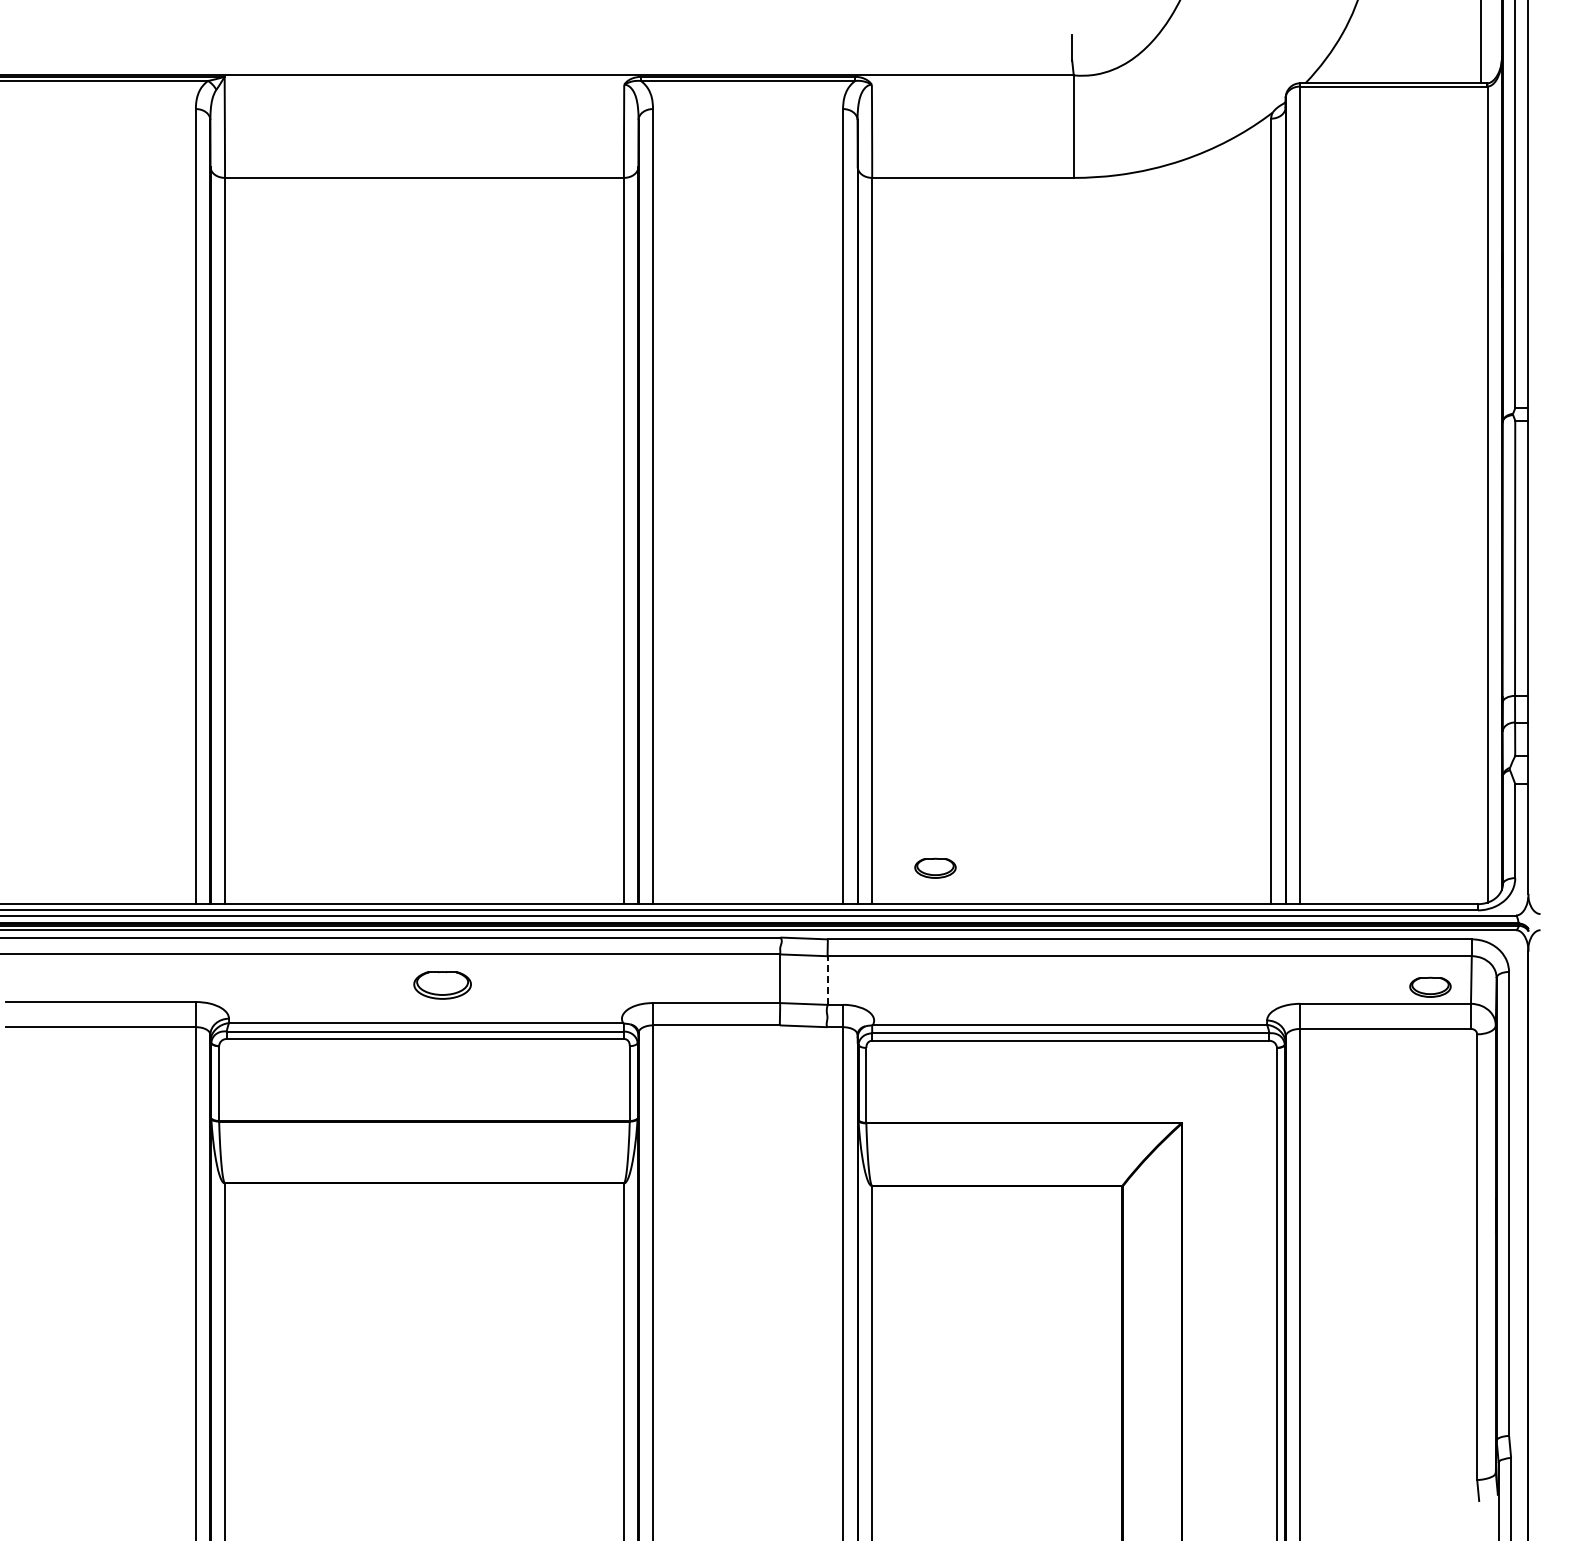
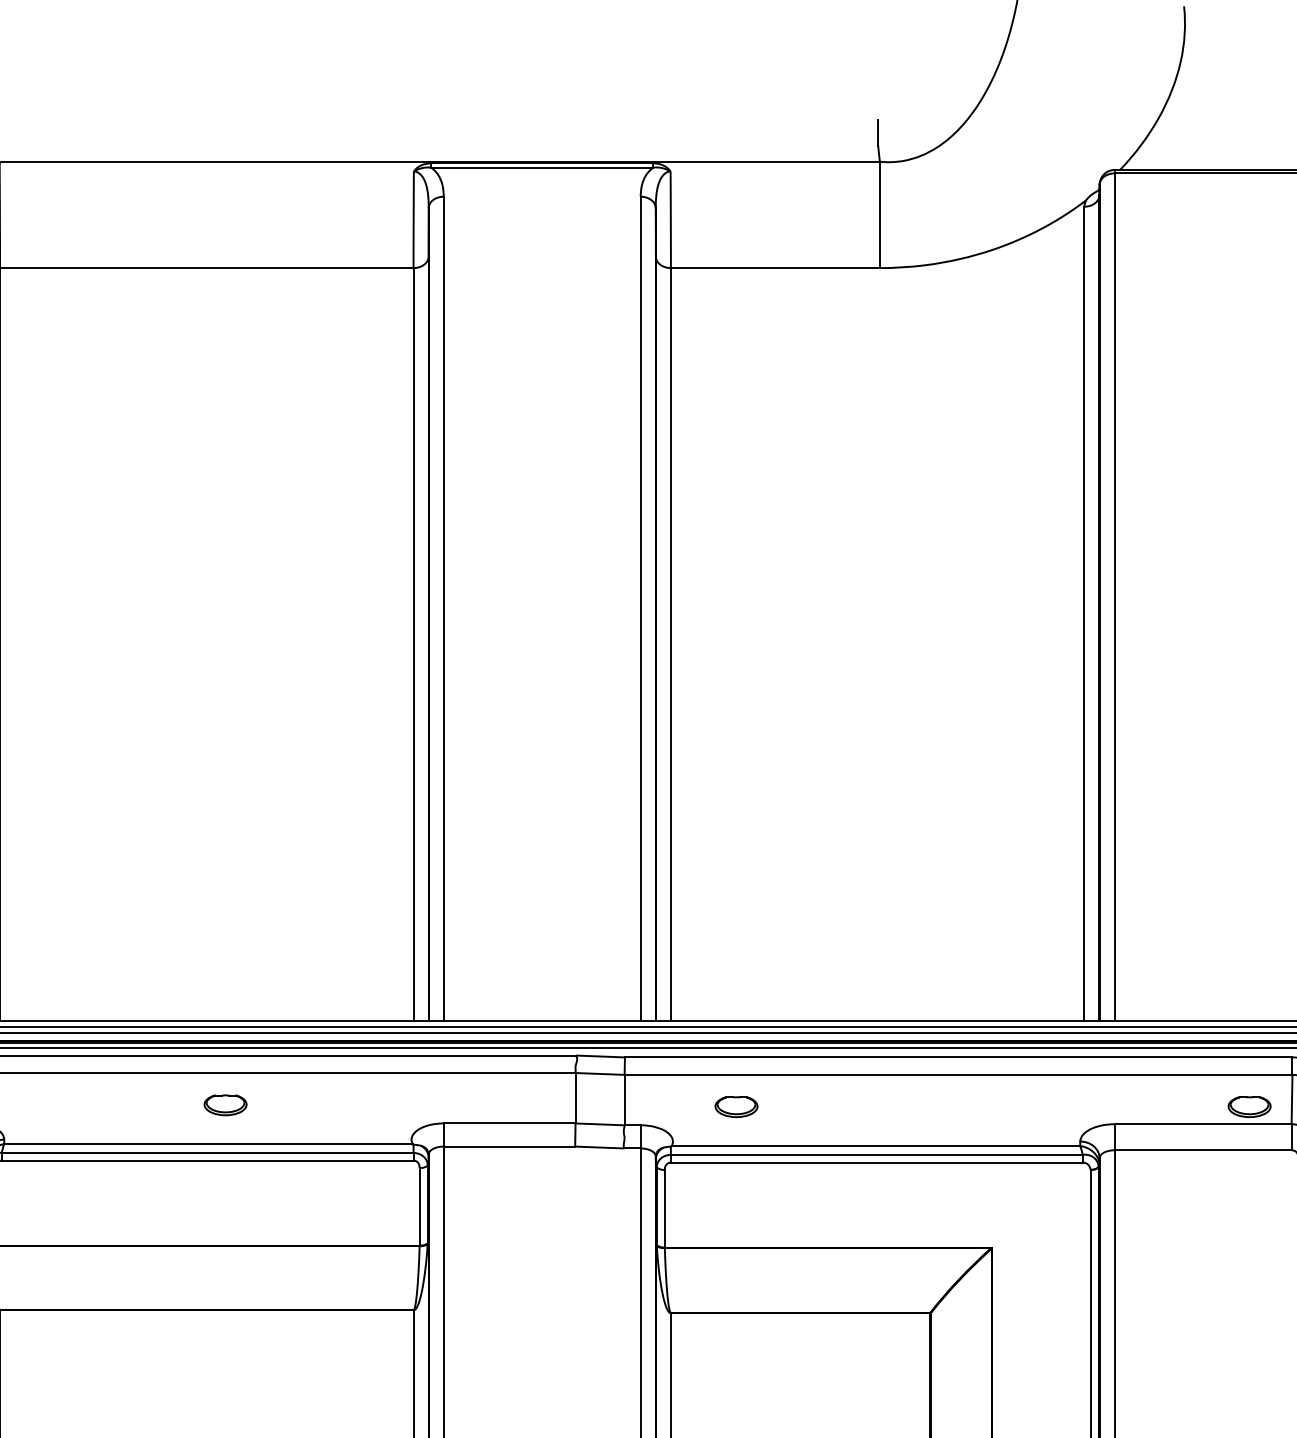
part: (935, 867) -> (736, 1106), moved
line: (827, 980) -> (624, 1100), dashed -> solid
part: (442, 985) -> (225, 1105), size x0.71

